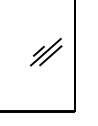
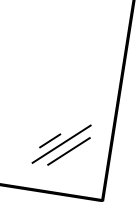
part: (46, 52) -> (62, 144), moved

